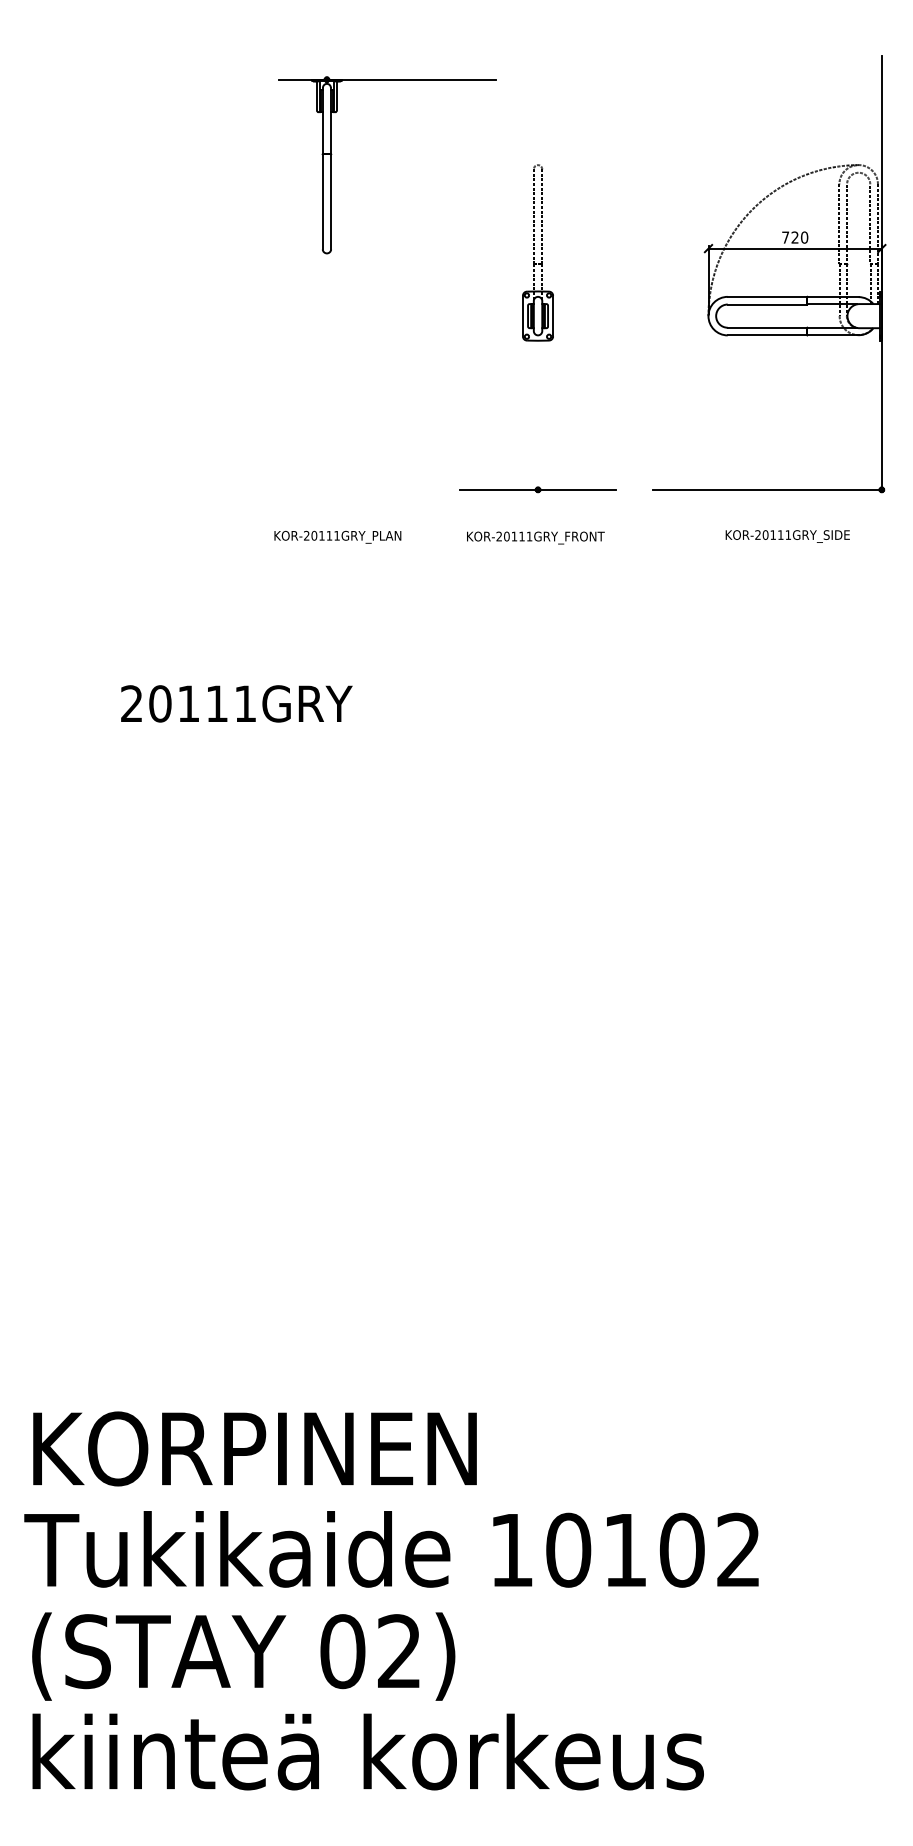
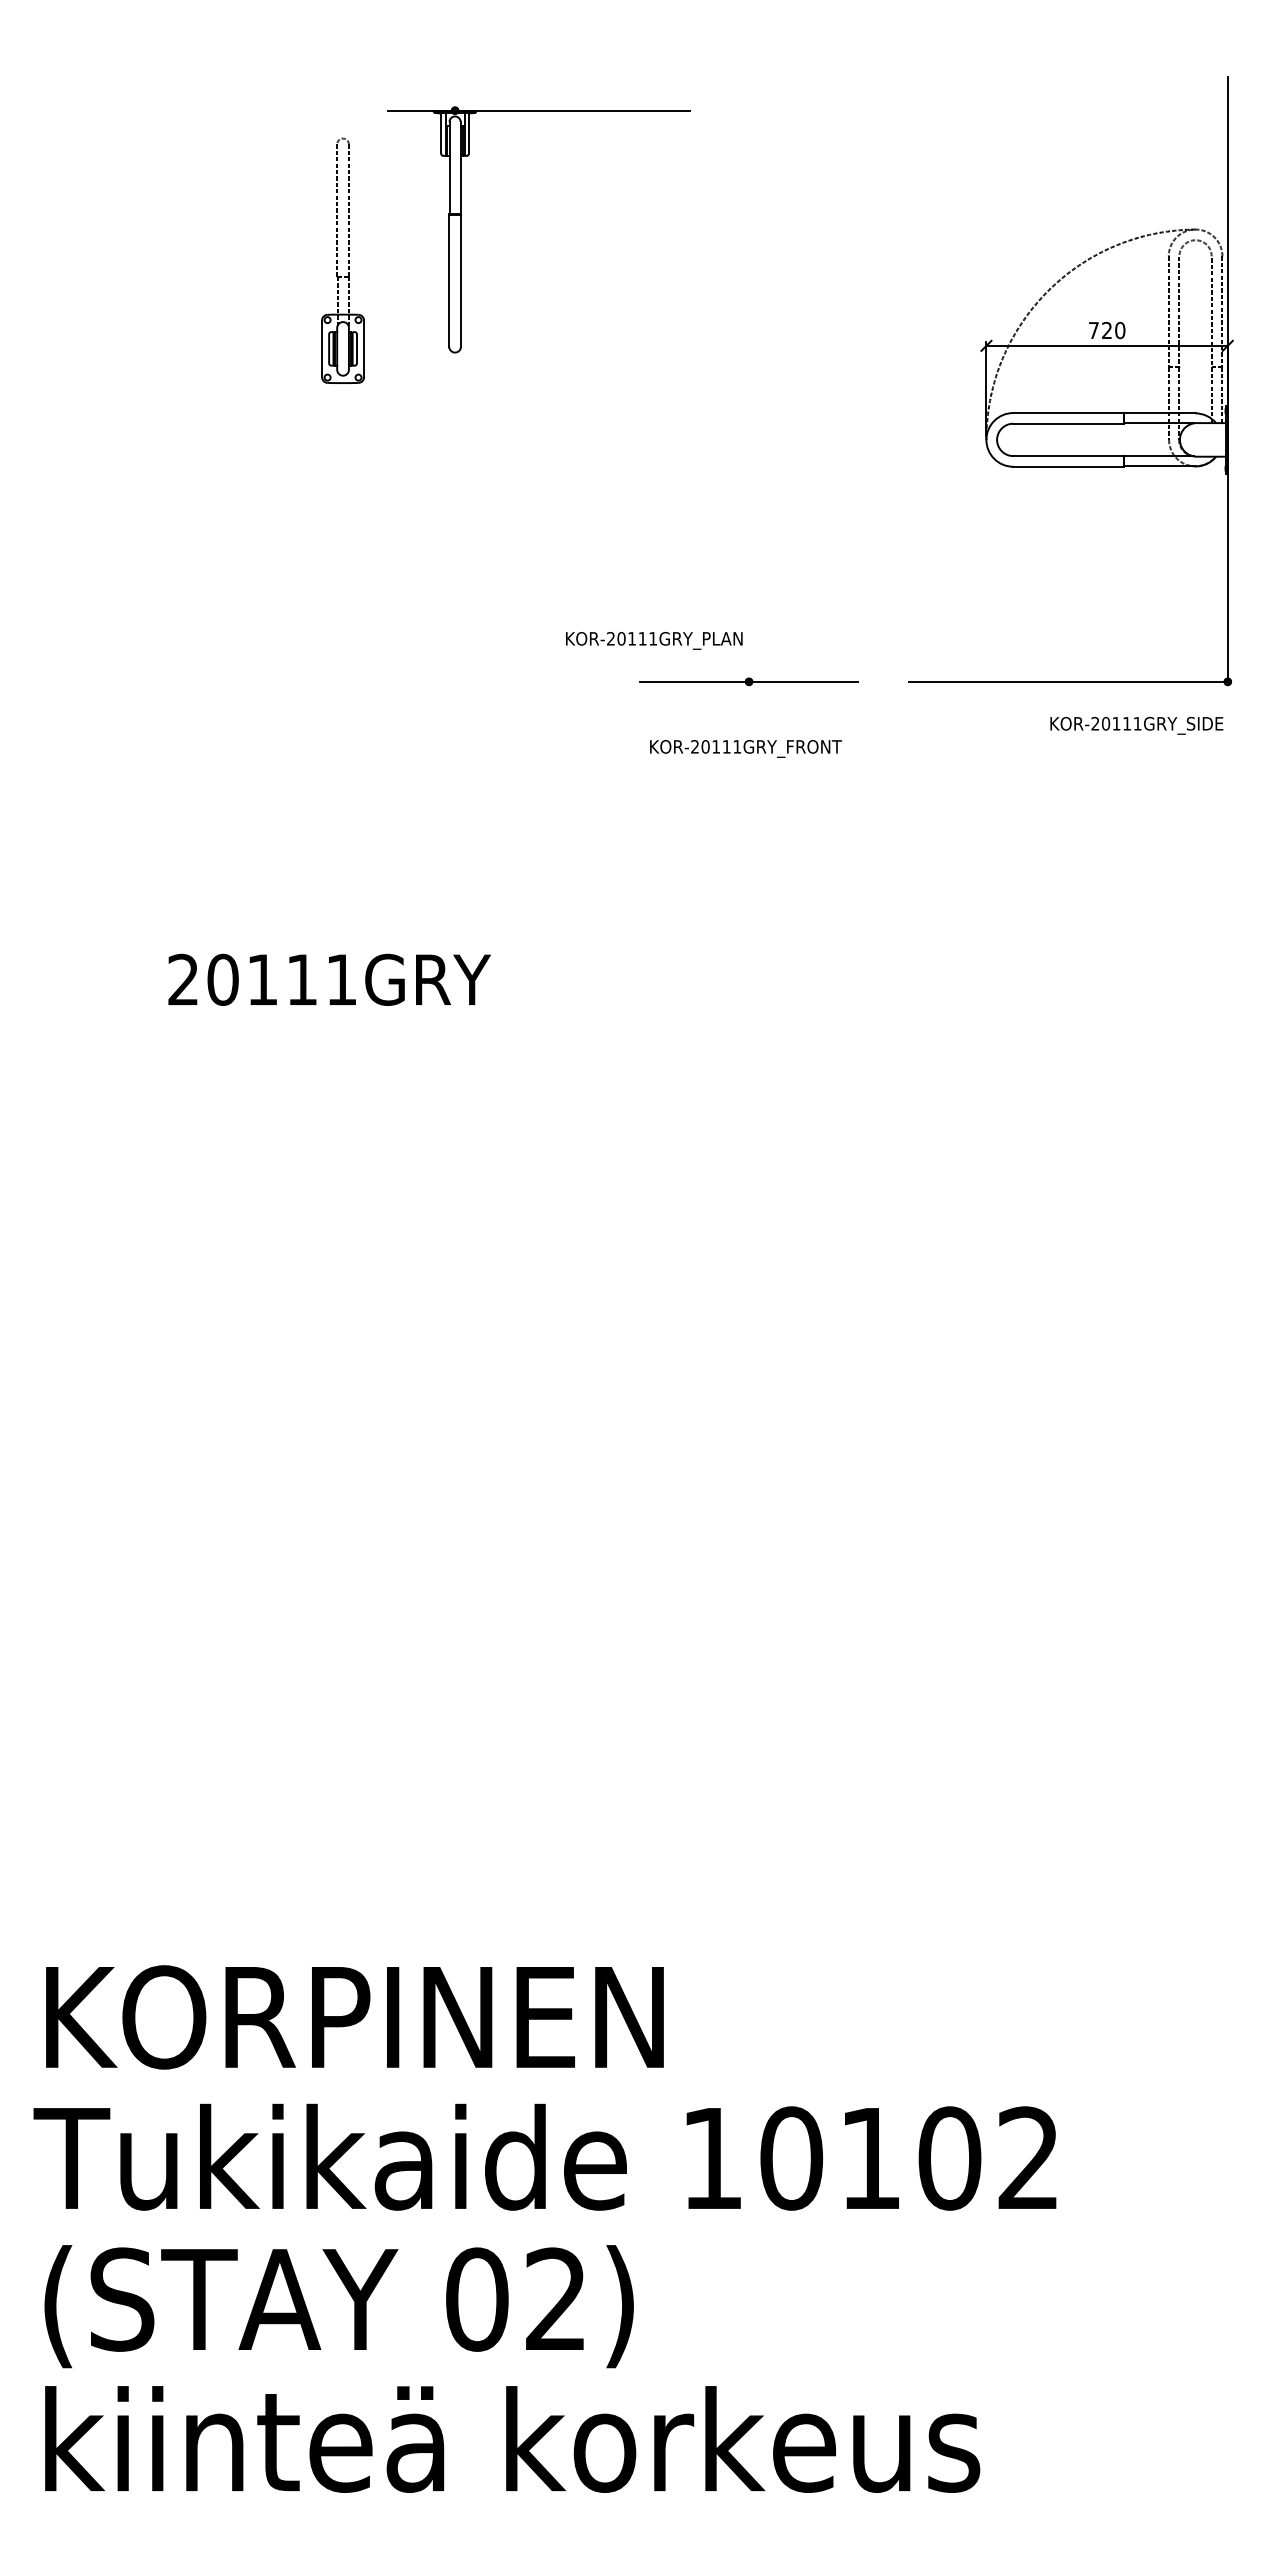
part: (537, 252) -> (342, 260), moved
text: (787, 536) -> (1136, 725), moved
text: (338, 537) -> (654, 640), moved

